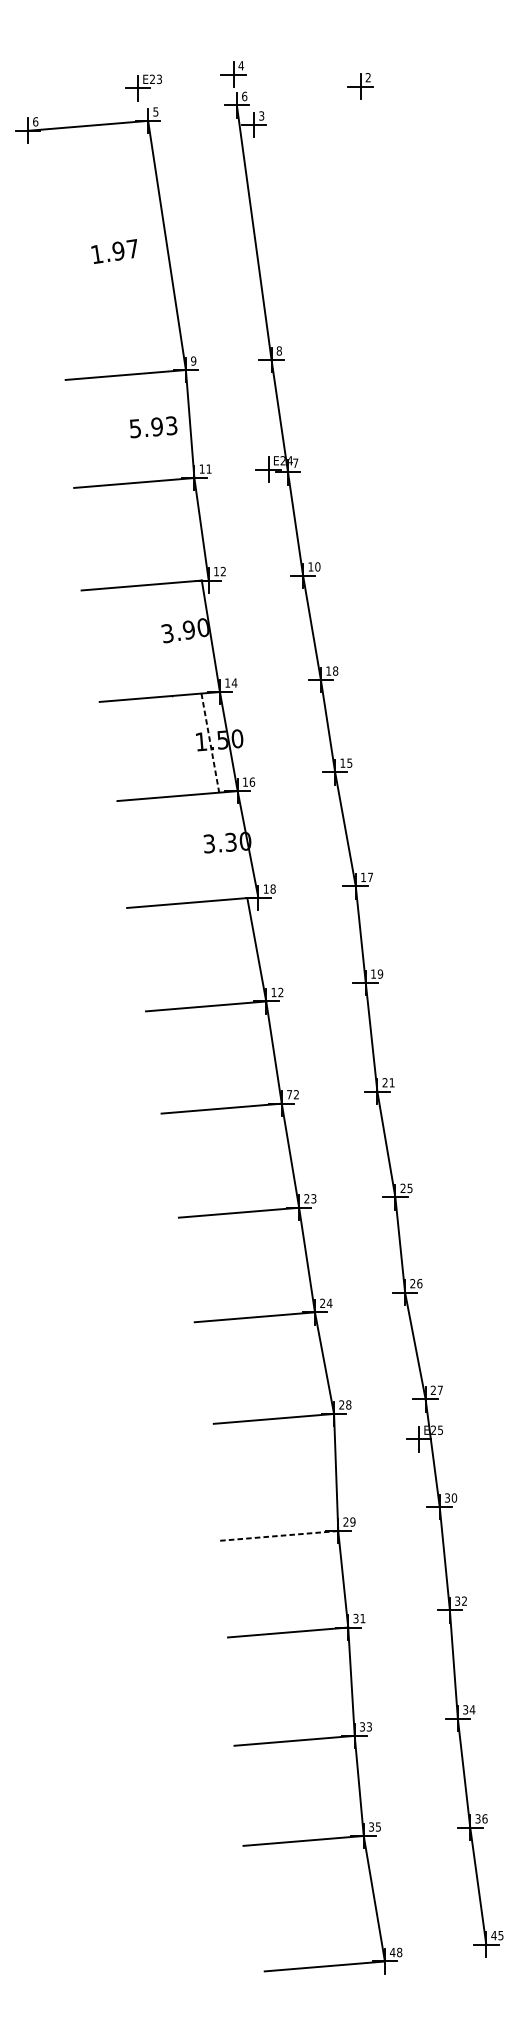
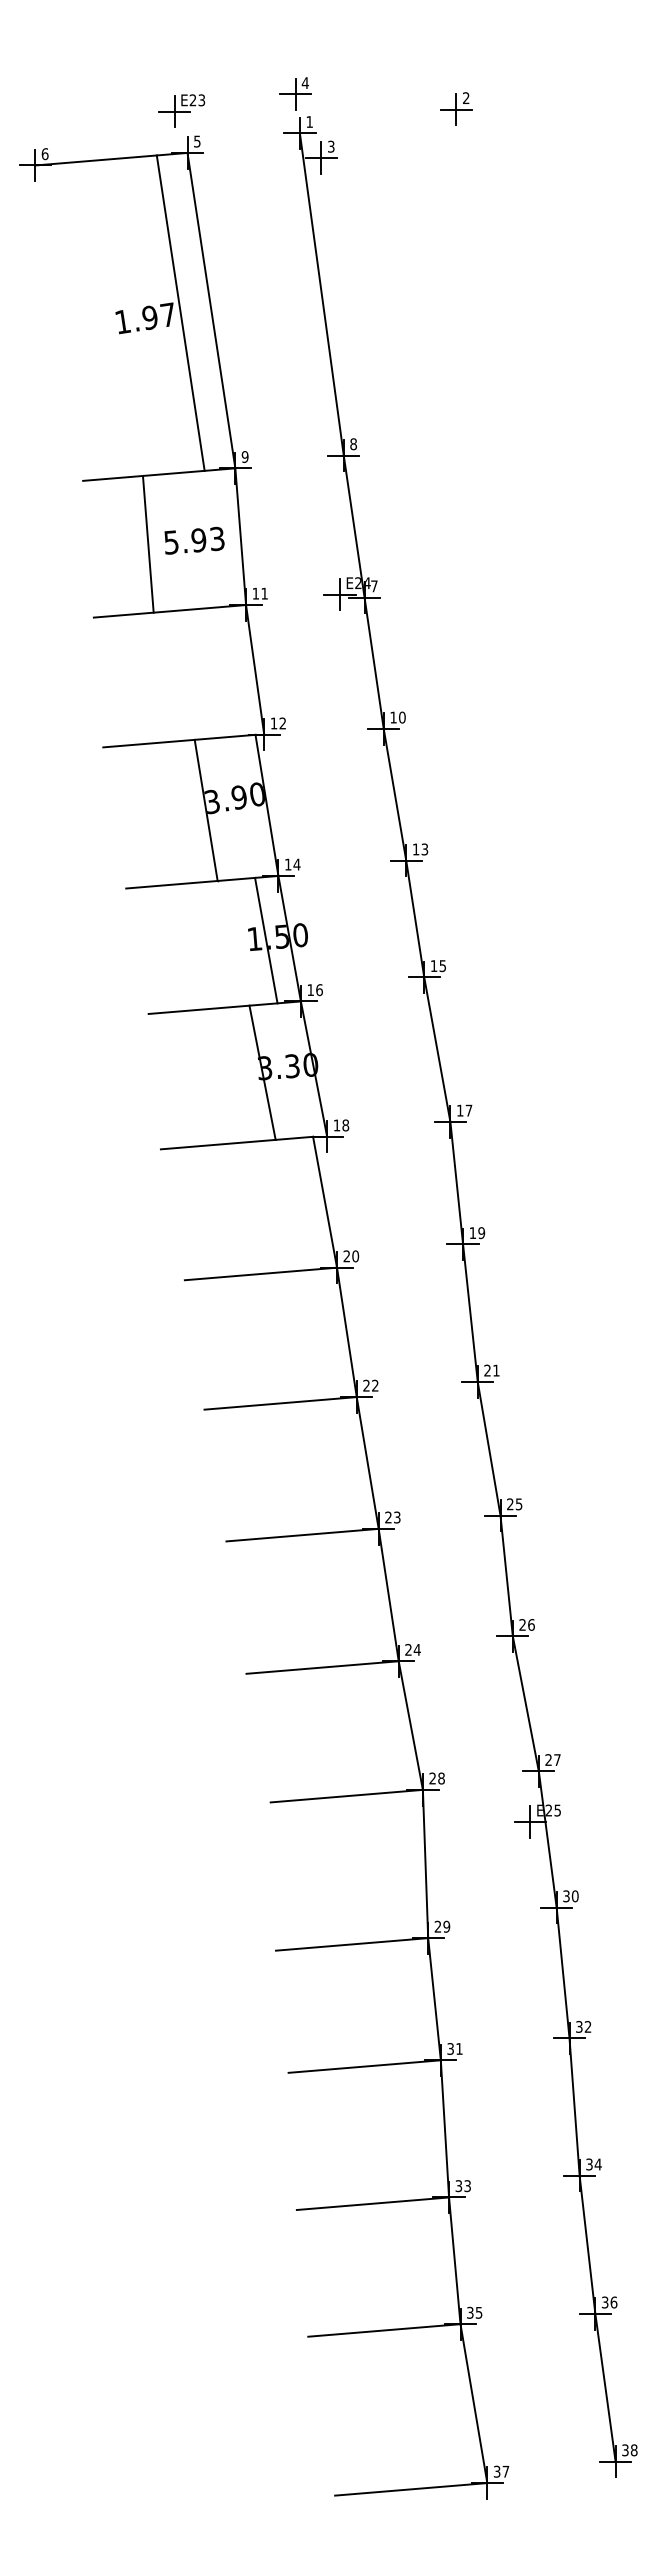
text: (244, 96) -> (309, 121), 6 -> 1
line: (142, 246) -> (180, 312), added
line: (116, 429) -> (147, 543), added
line: (162, 639) -> (205, 809), added
text: (335, 671) -> (424, 849), 18 -> 13
line: (210, 743) -> (266, 940), dashed -> solid
line: (207, 847) -> (262, 1072), added
text: (277, 992) -> (351, 1256), 12 -> 20
text: (289, 1094) -> (366, 1385), 72 -> 22
line: (277, 1536) -> (351, 1944), dashed -> solid
text: (497, 1935) -> (629, 2450), 45 -> 38
text: (396, 1952) -> (501, 2471), 48 -> 37

